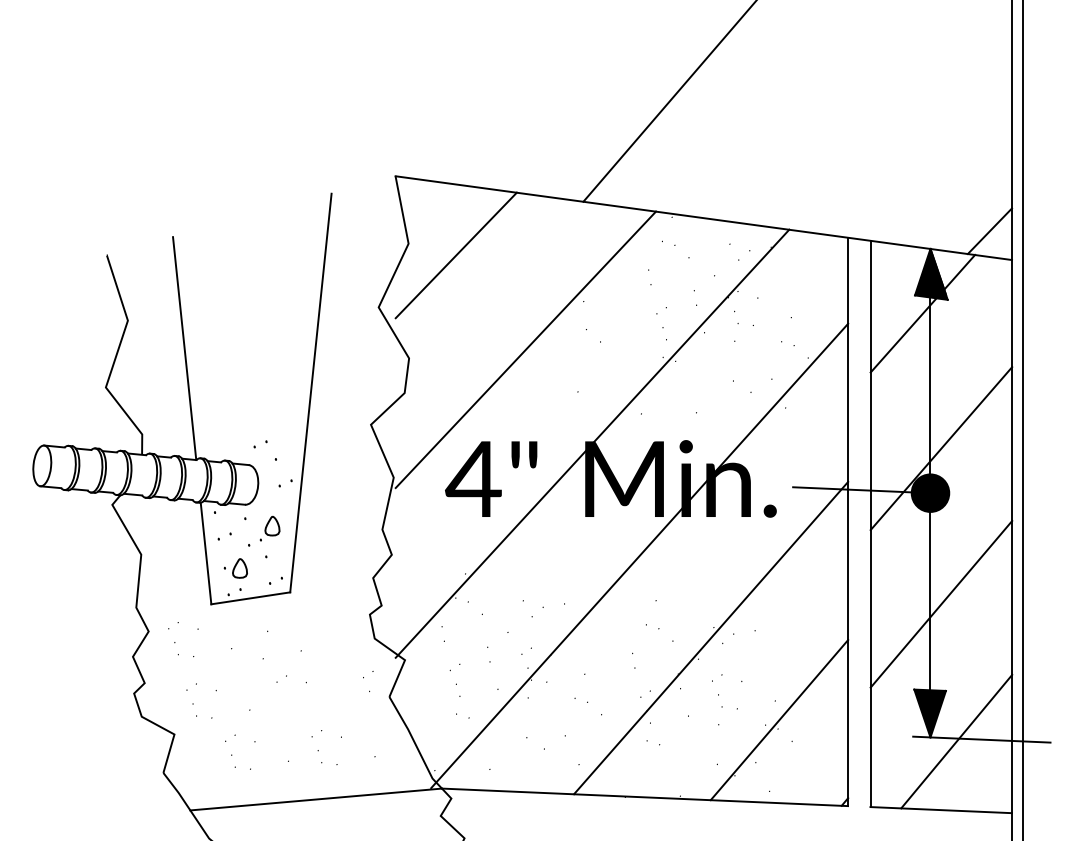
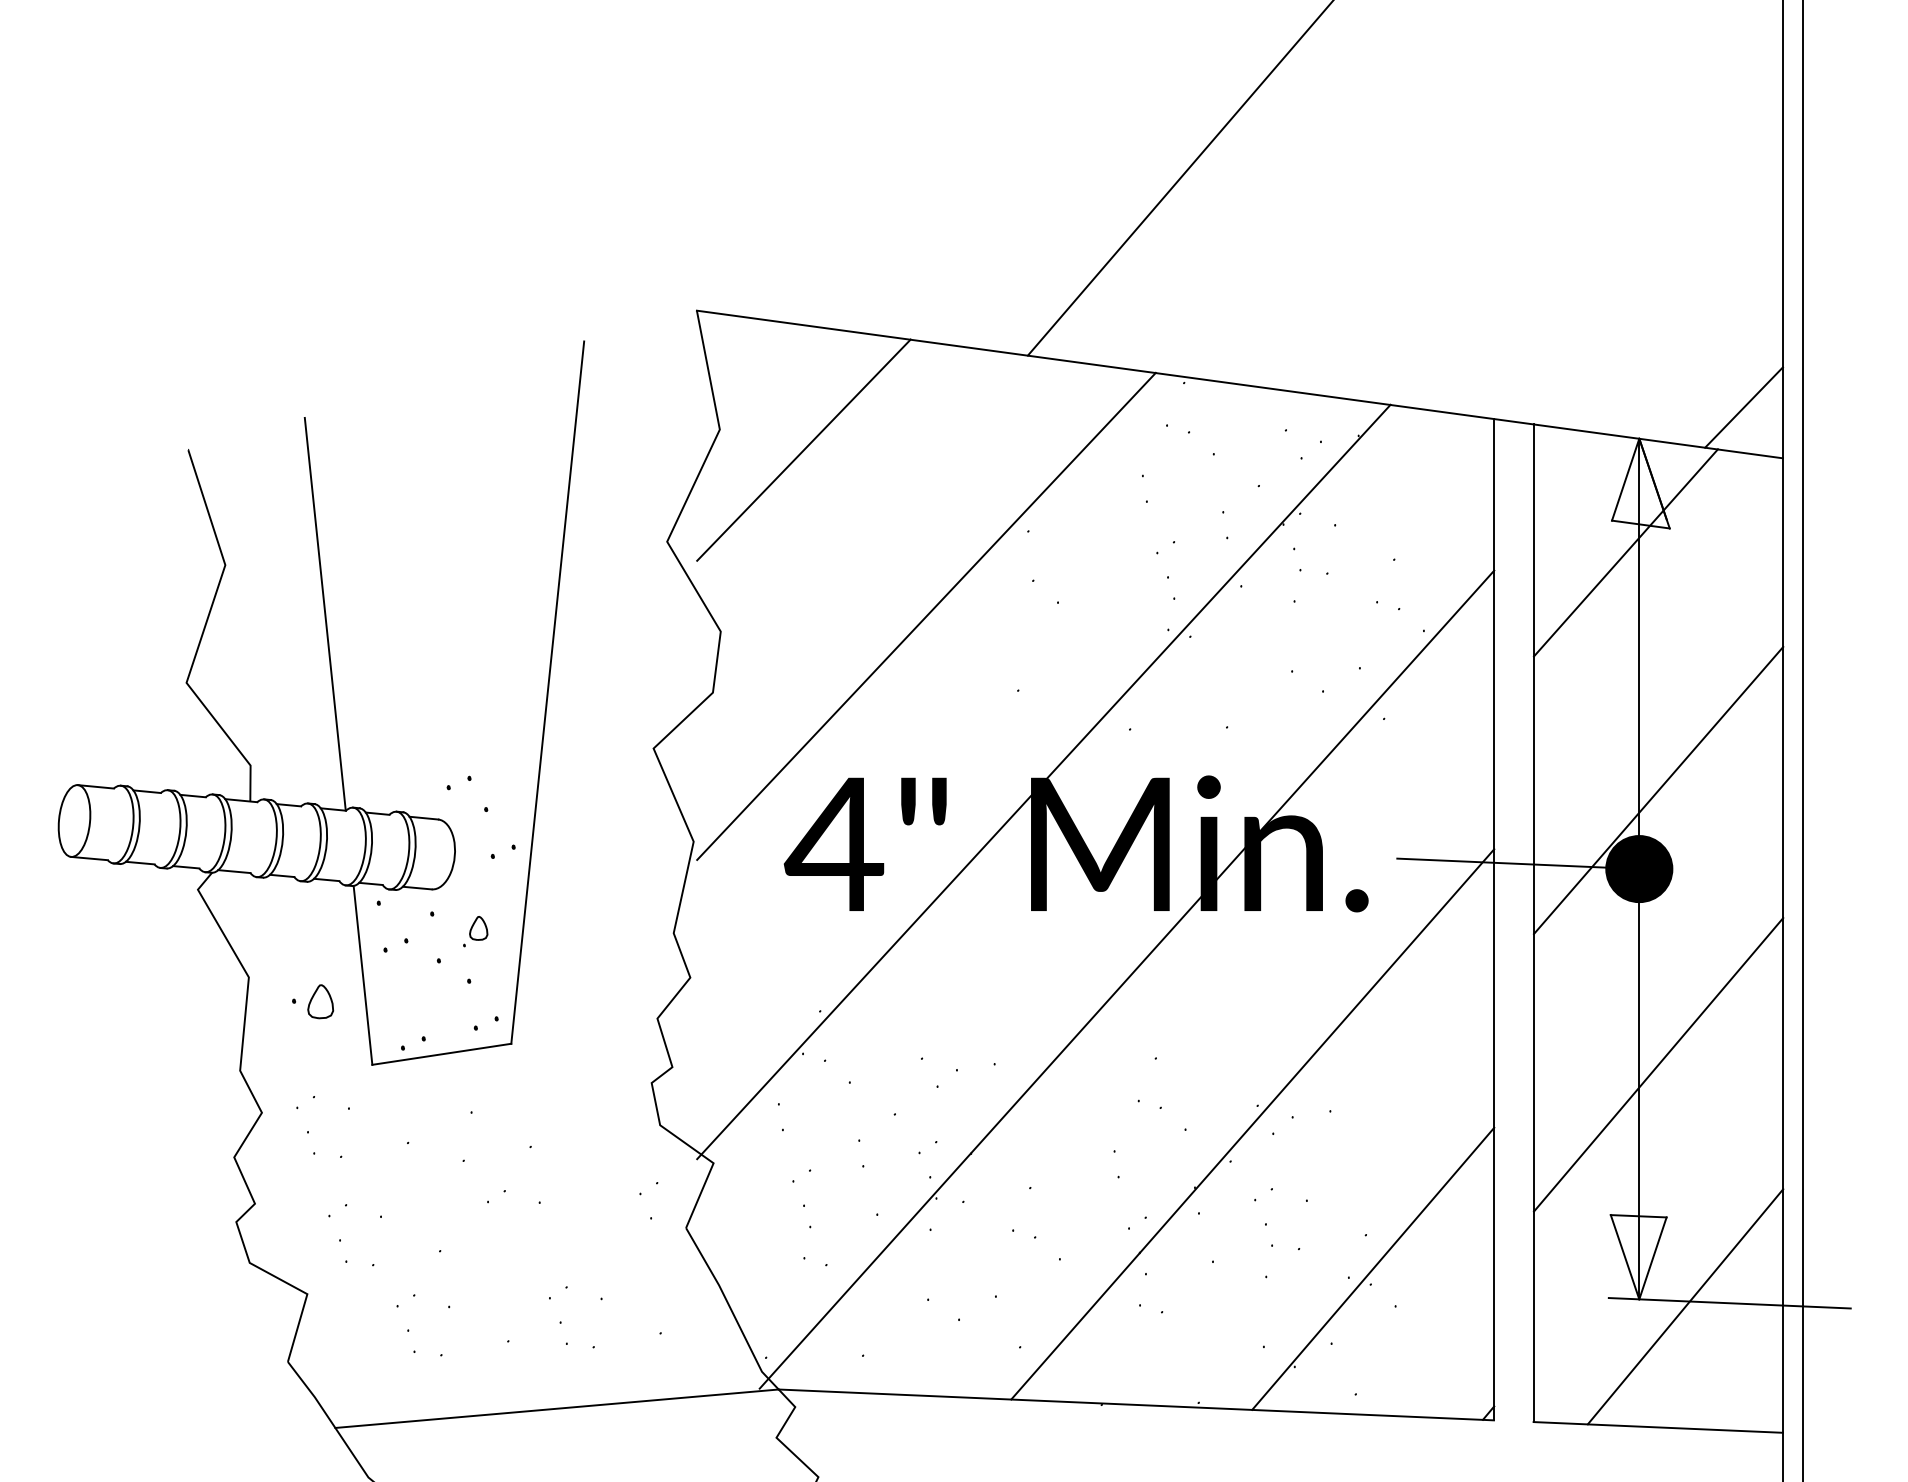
fill: (930, 273) -> (1639, 482), removed
part: (269, 528) -> (474, 931), size x0.7
part: (235, 568) -> (312, 1001), moved
fill: (929, 713) -> (1637, 1257), removed

